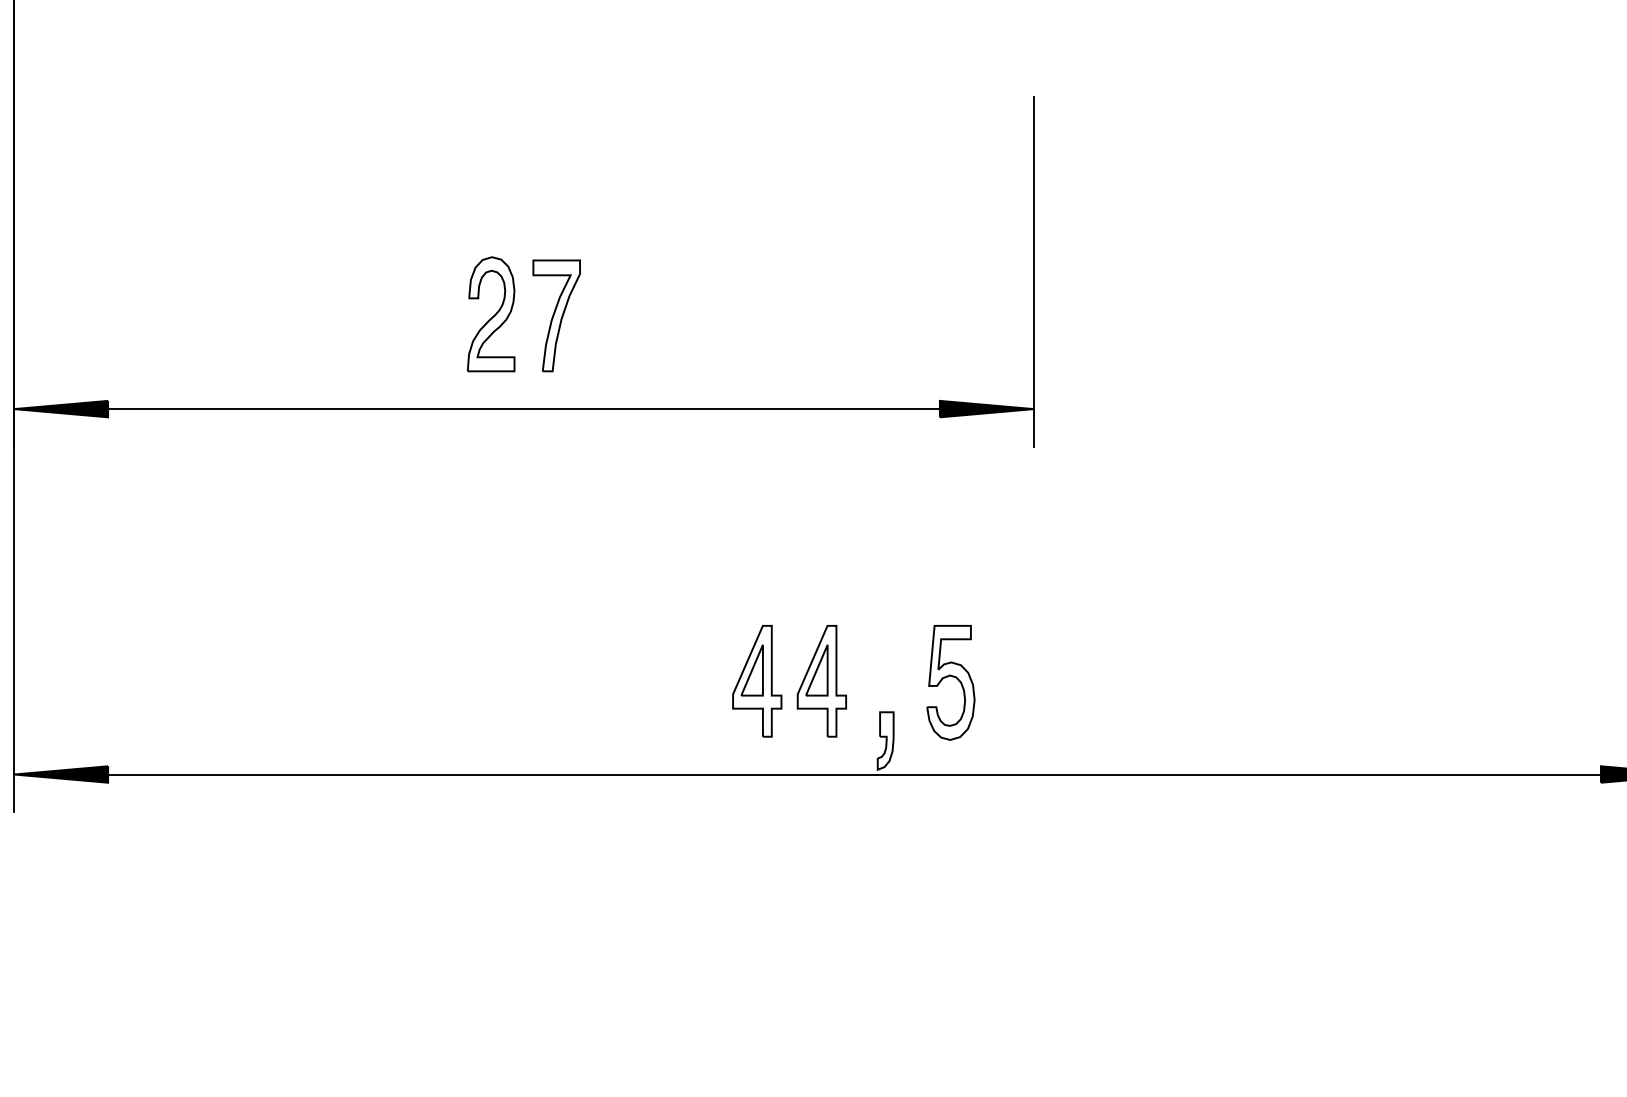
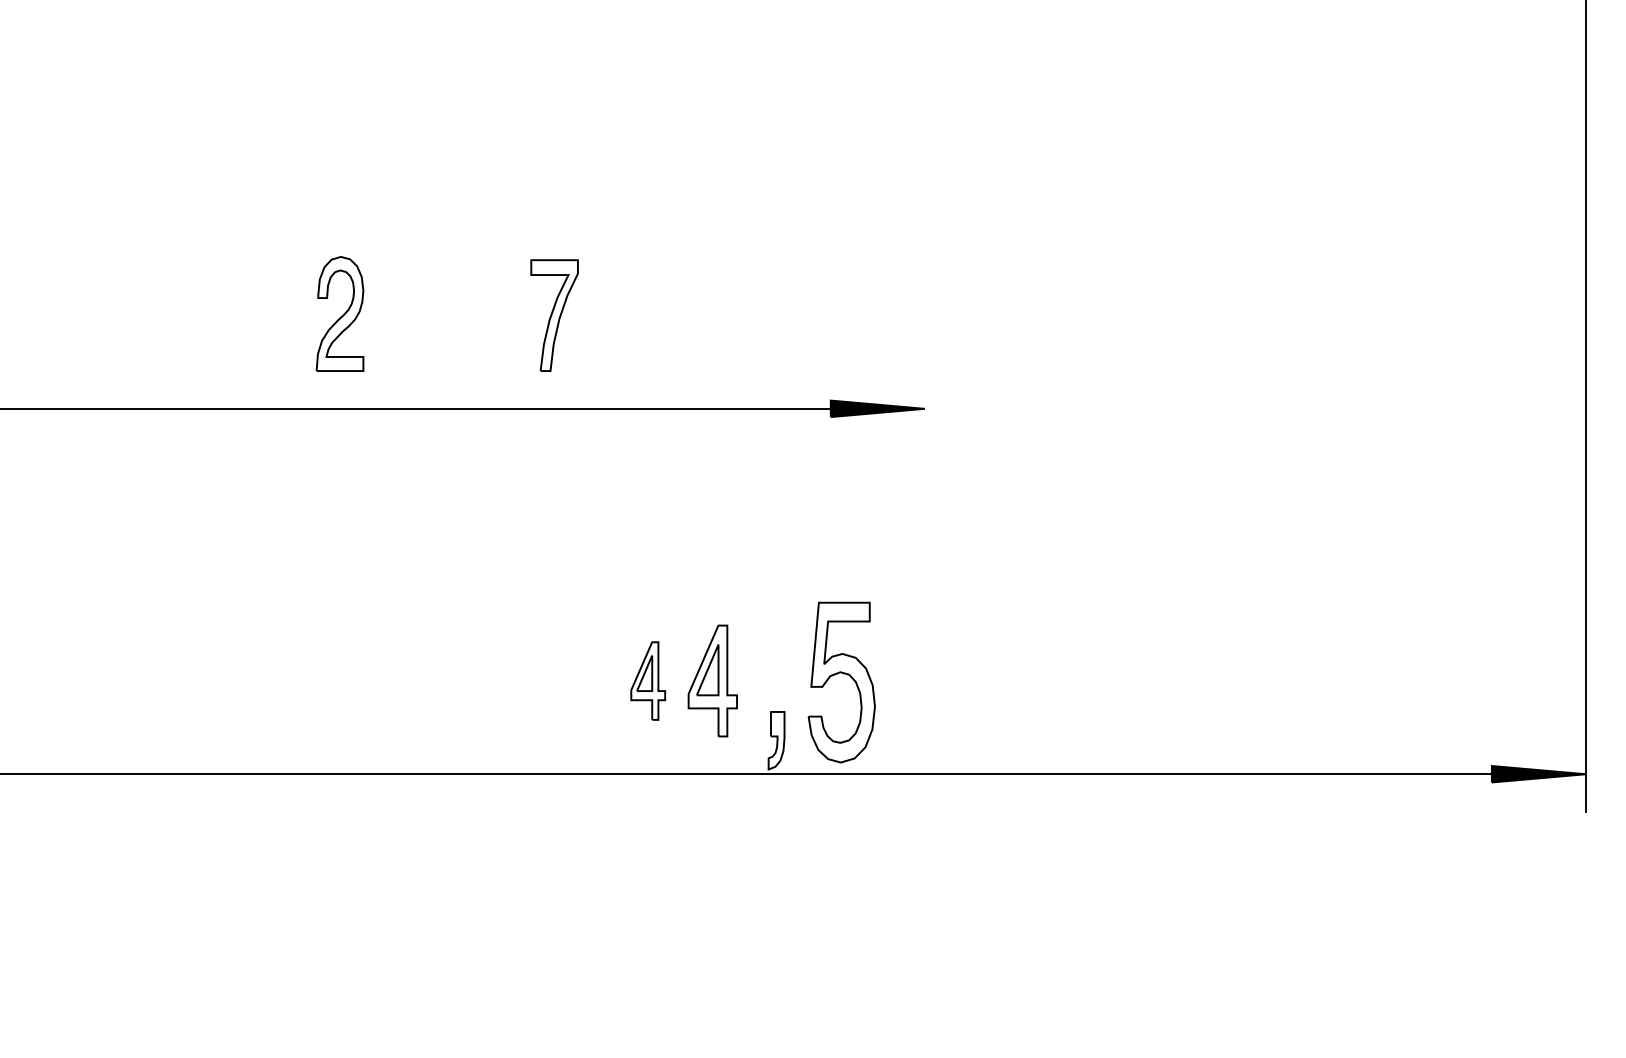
line: (1034, 271) -> (925, 271), removed
part: (490, 314) -> (339, 314), moved
part: (556, 315) -> (554, 315), moved
part: (757, 681) -> (648, 681), size x0.7
part: (950, 682) -> (841, 682), size x1.4

